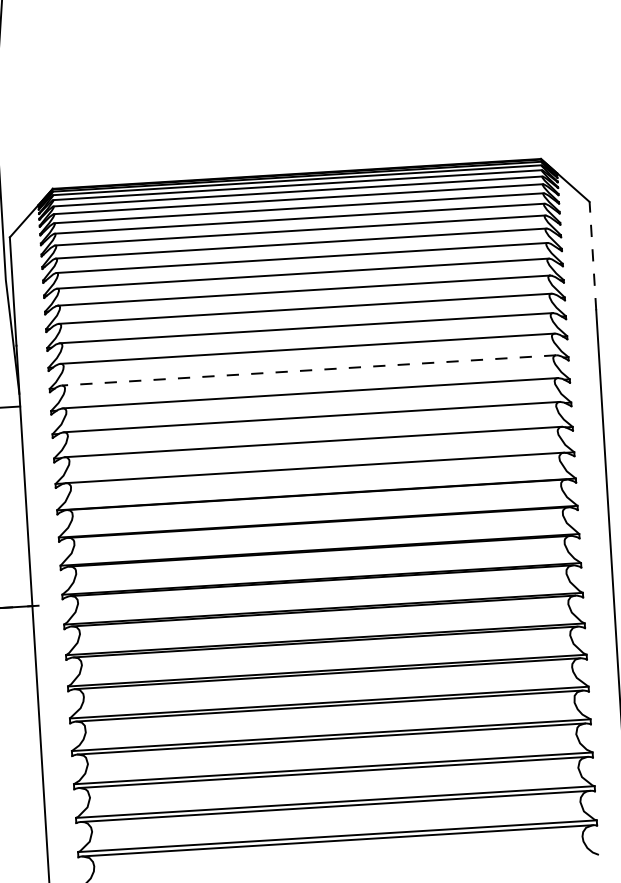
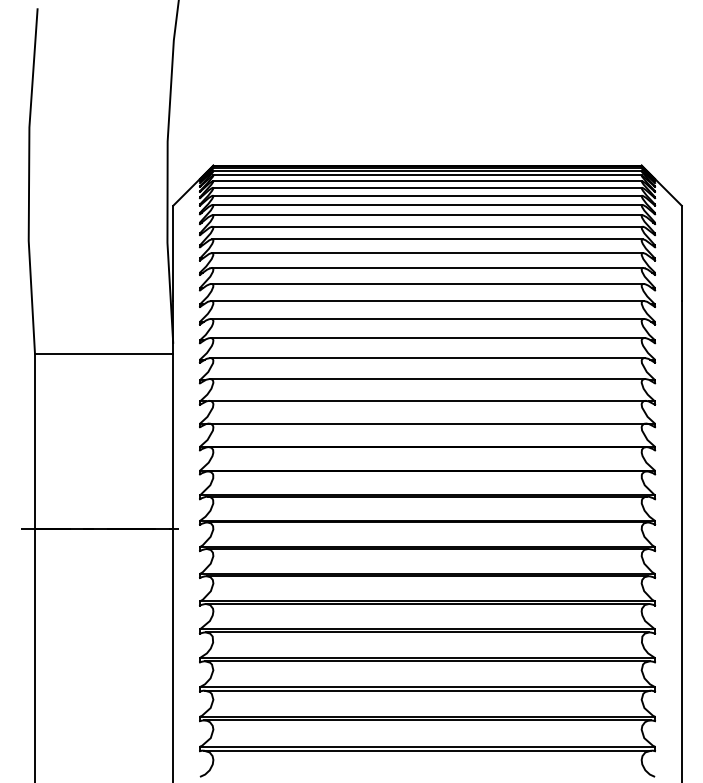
line: (592, 256) -> (681, 253), dashed -> solid
line: (308, 370) -> (427, 338), dashed -> solid

